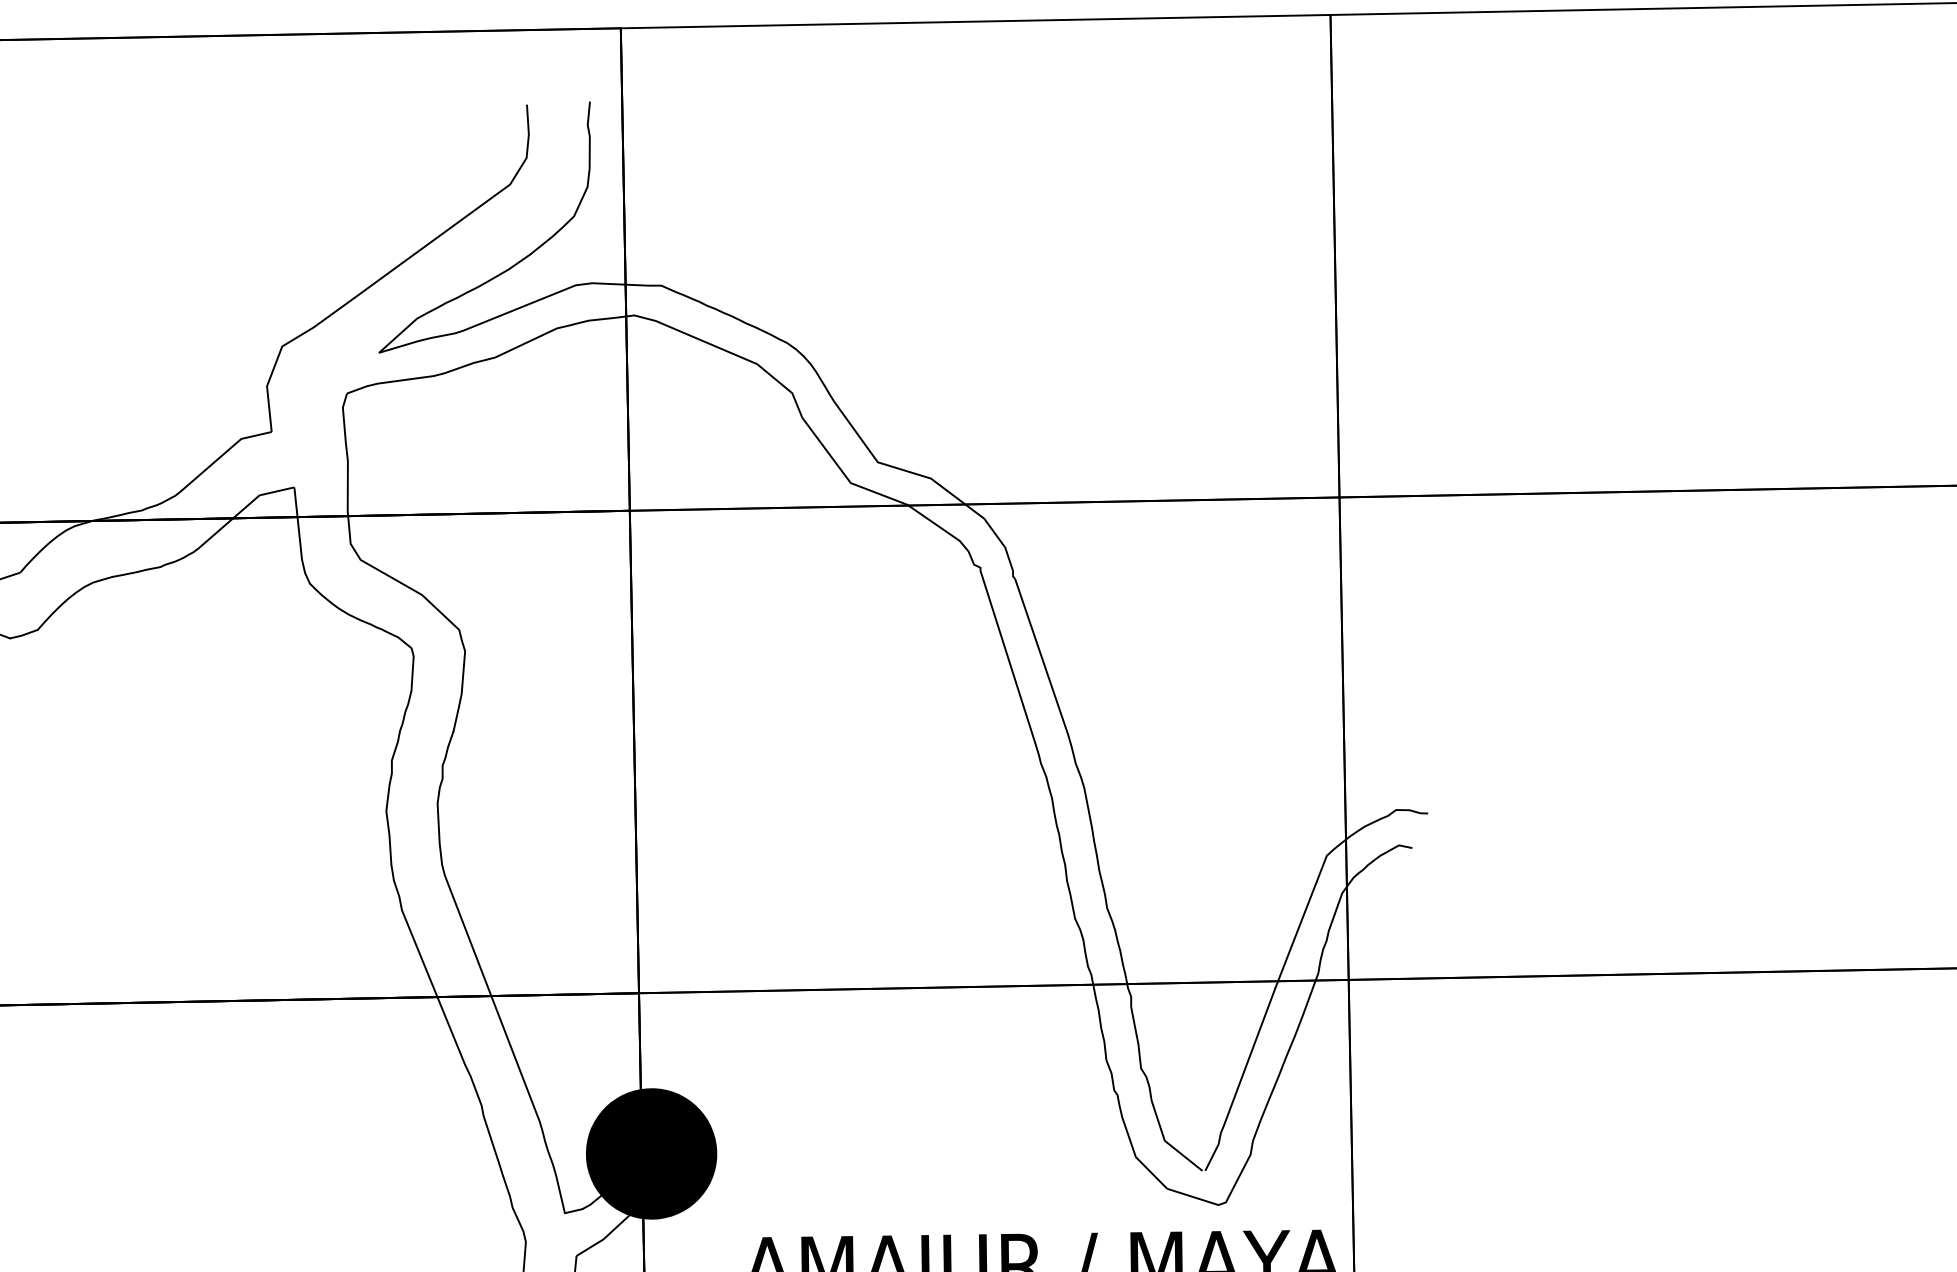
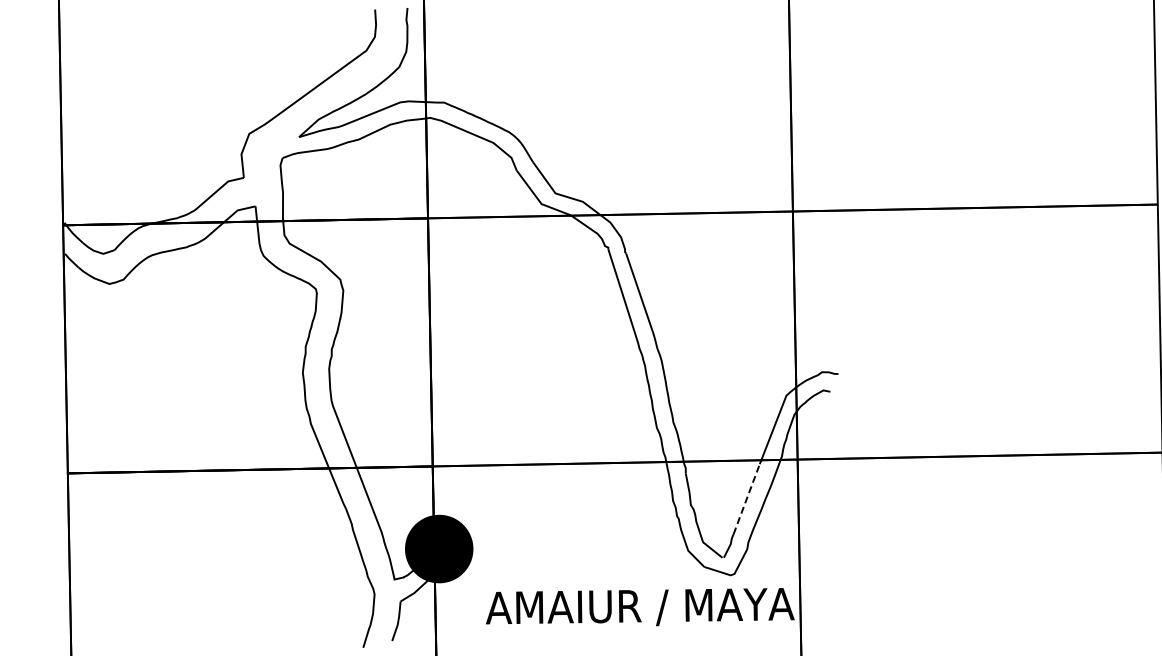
line: (1249, 1055) -> (746, 498), solid -> dashed

